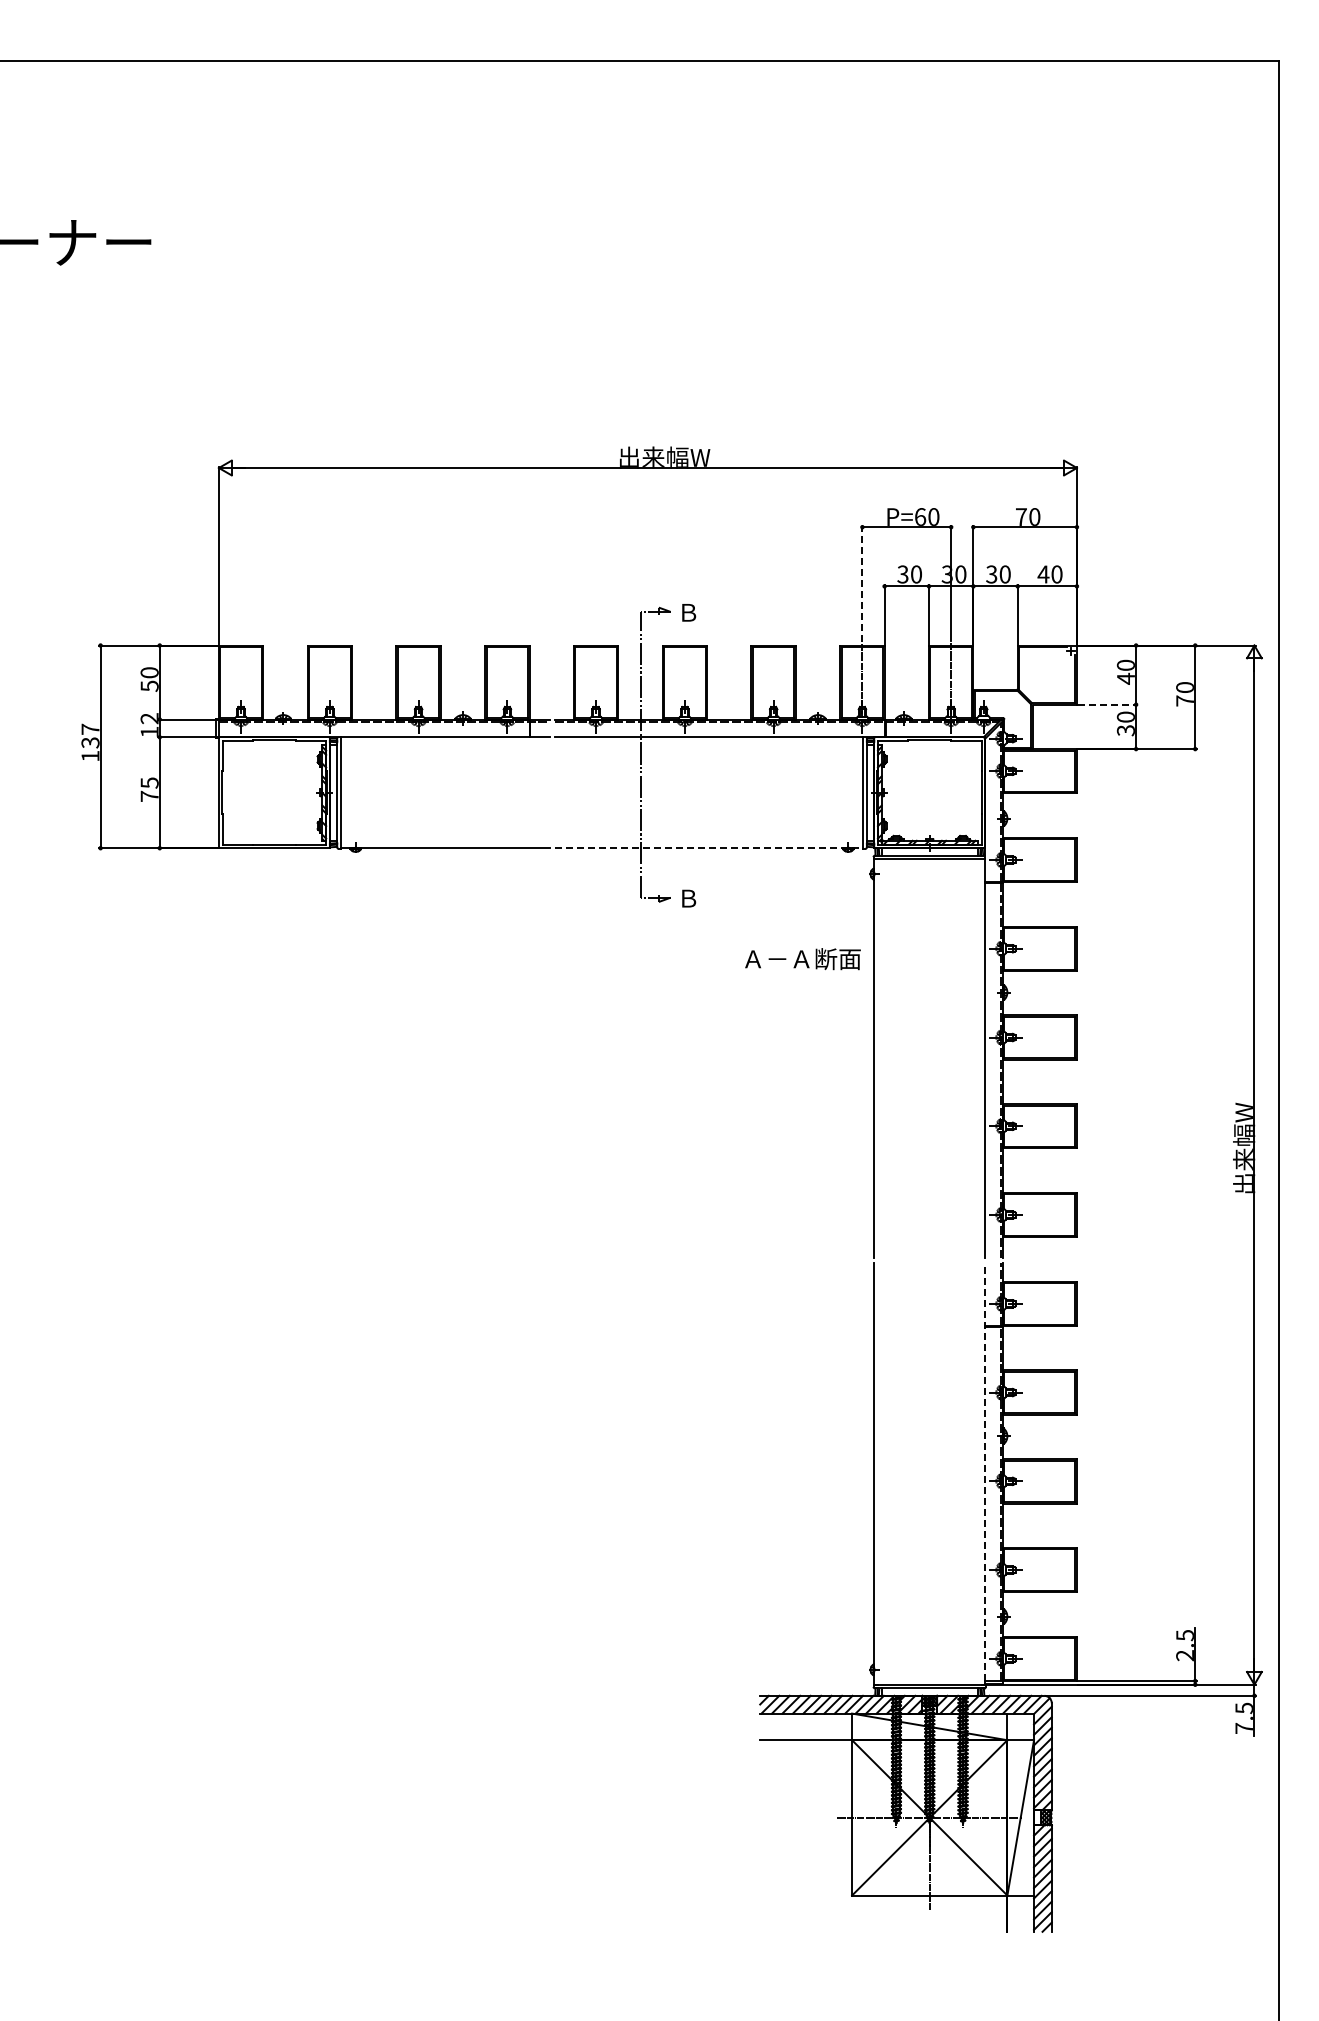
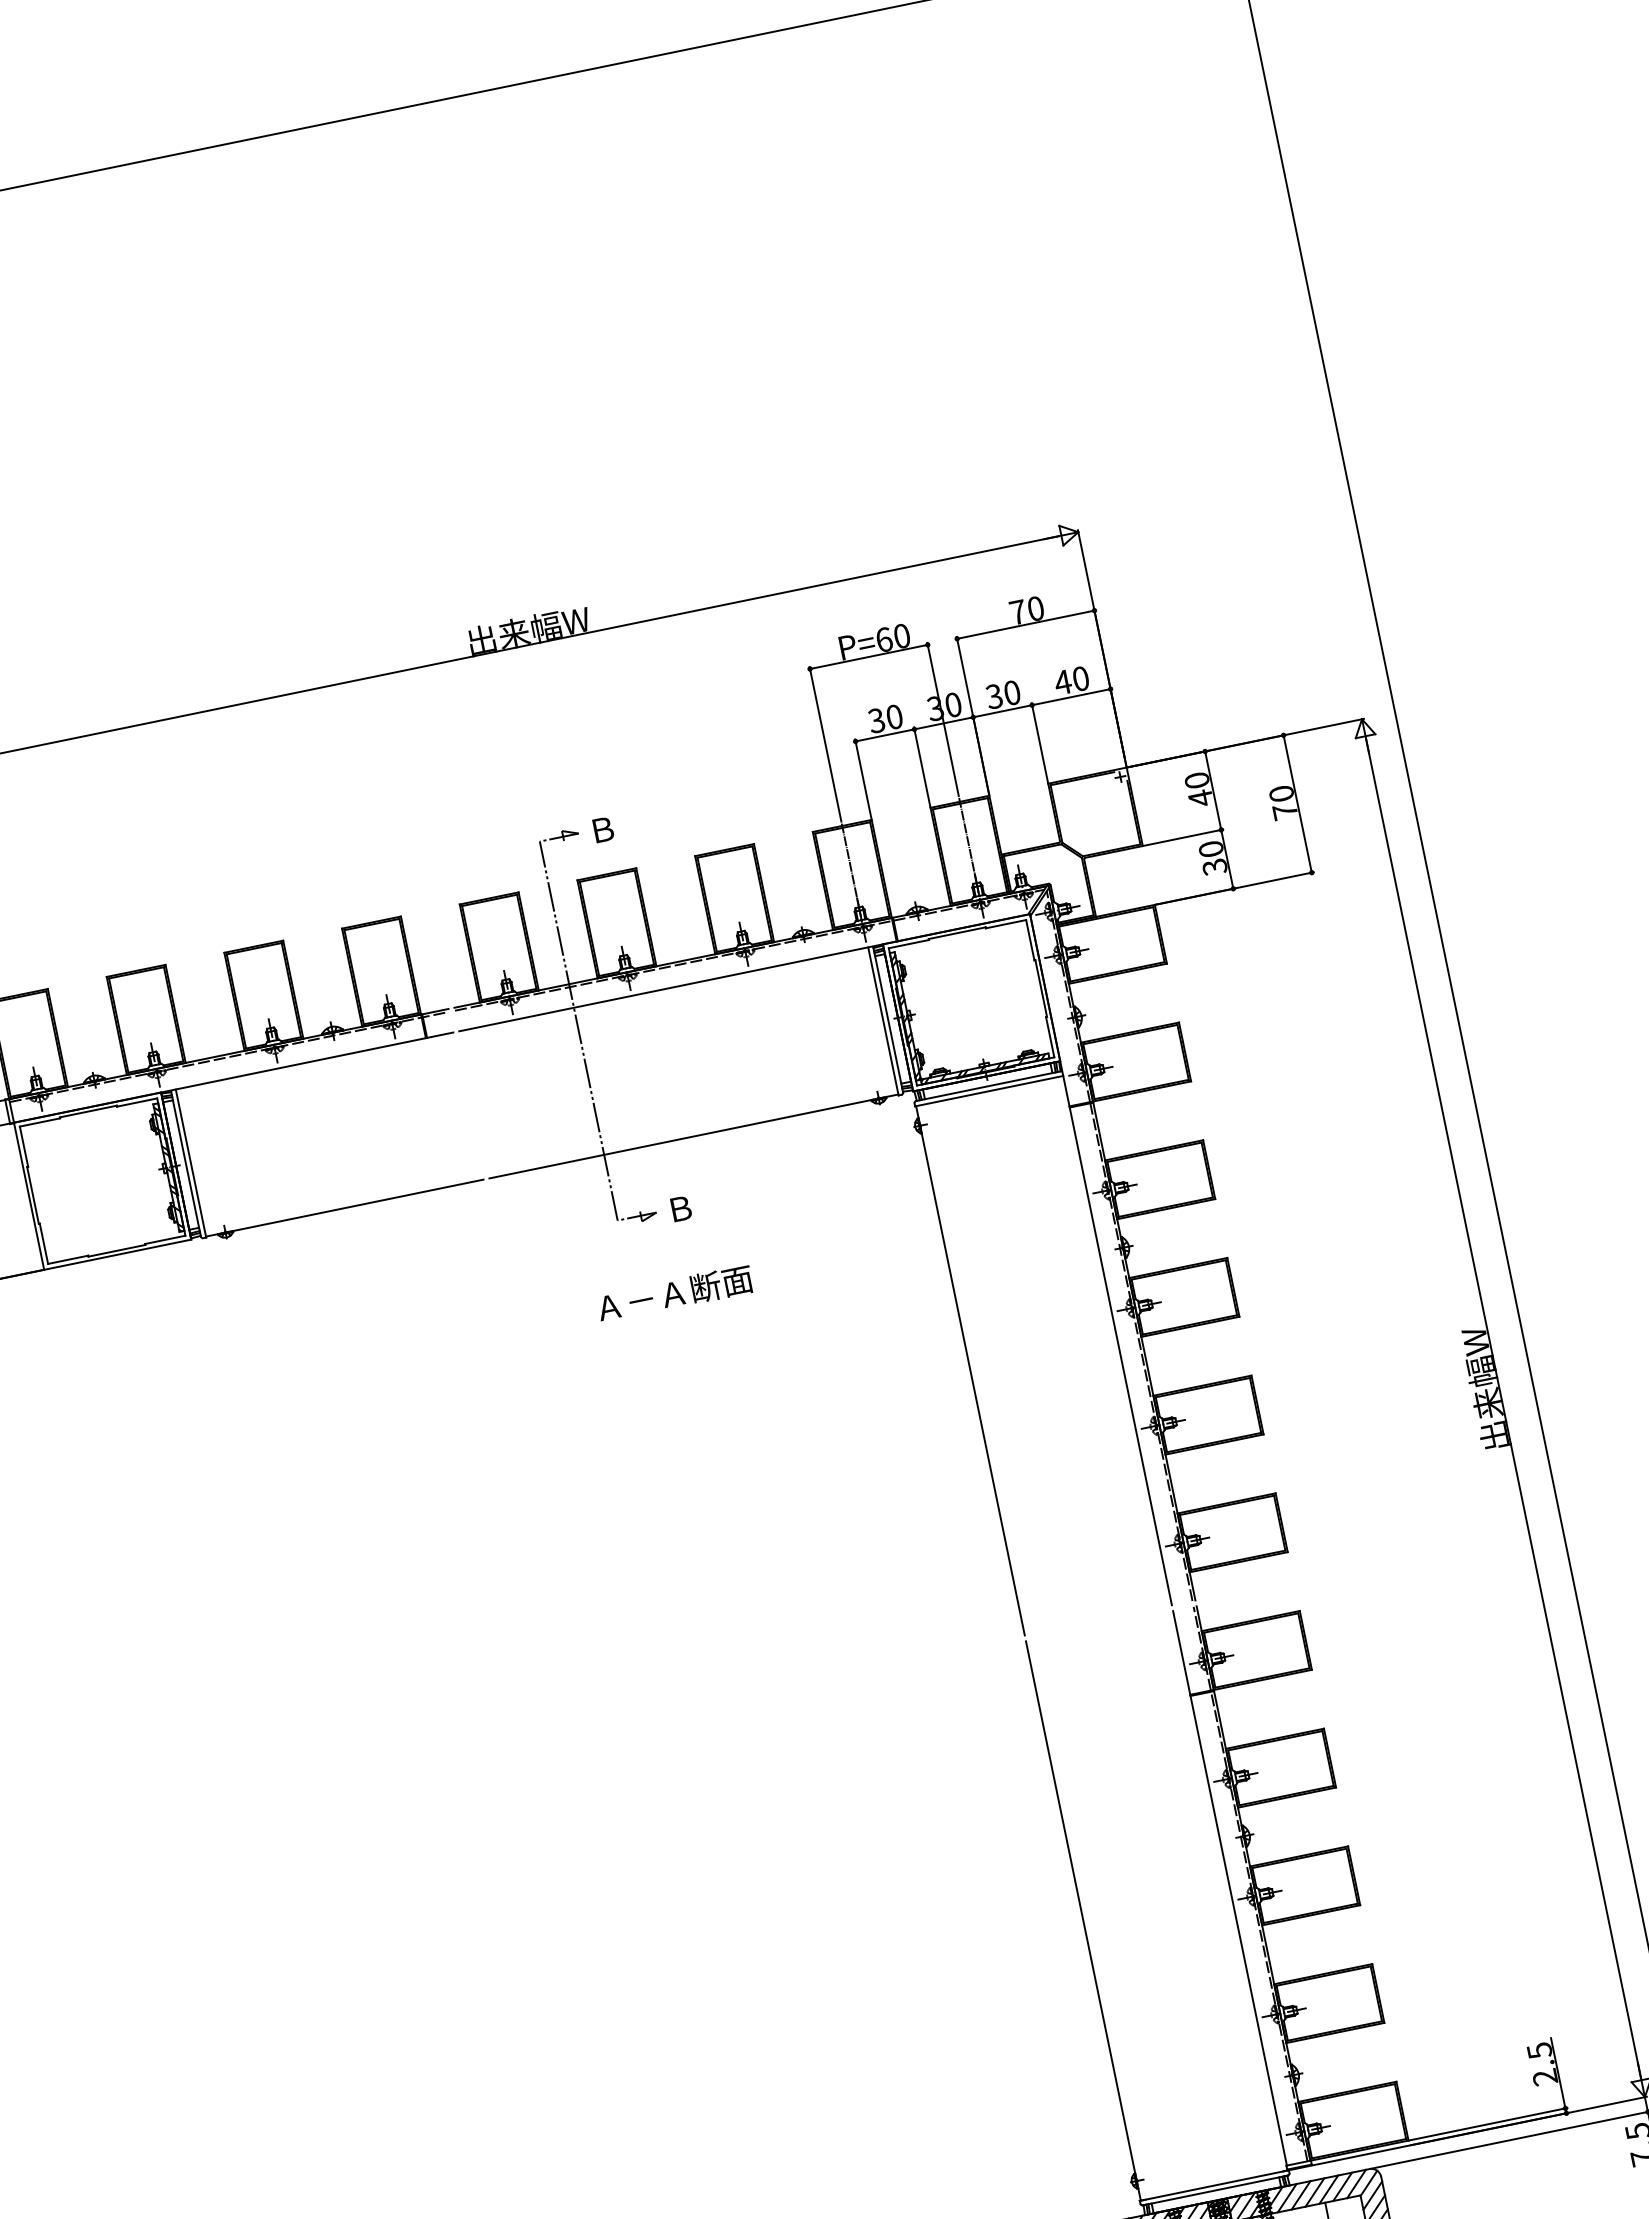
line: (862, 583) -> (825, 743), dashed -> solid
line: (1107, 704) -> (1183, 837), dashed -> solid
line: (709, 848) -> (694, 1136), dashed -> solid
text: (802, 959) -> (674, 1294), moved
line: (985, 1471) -> (1230, 1887), dashed -> solid

